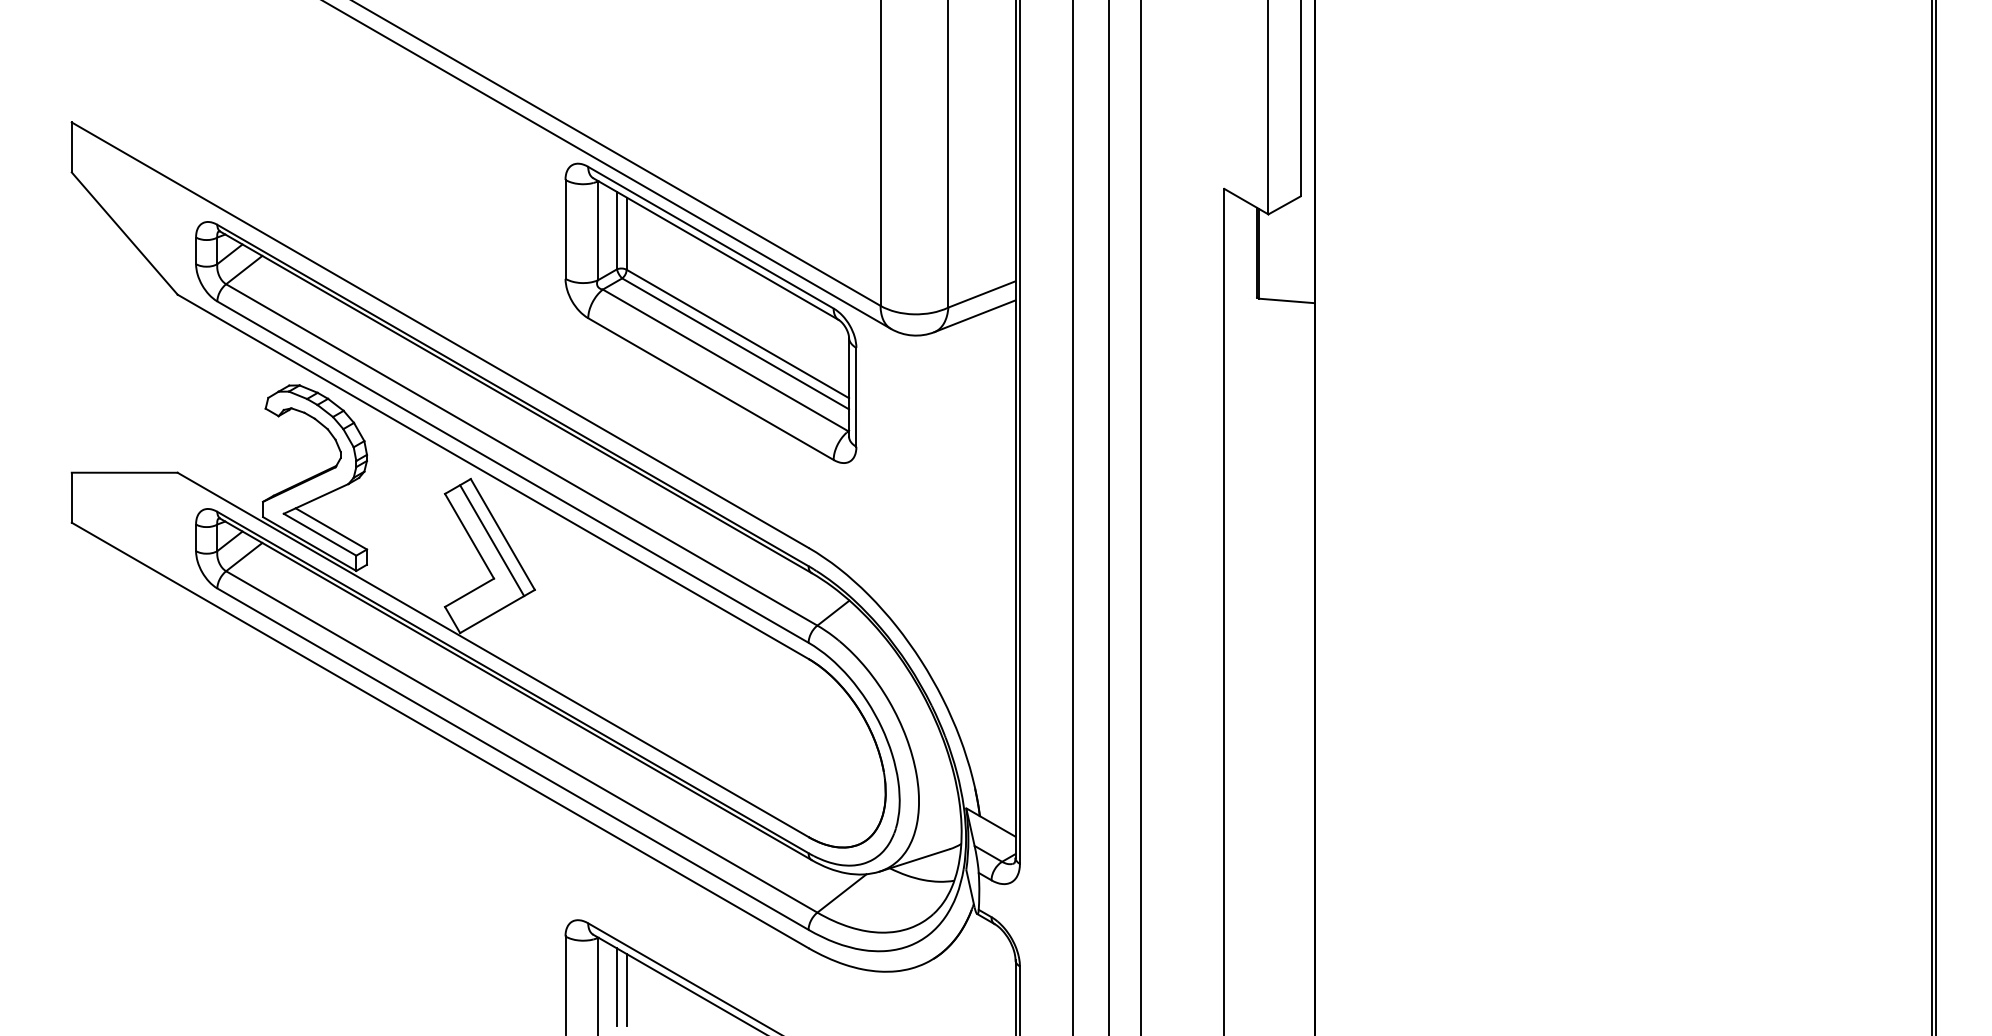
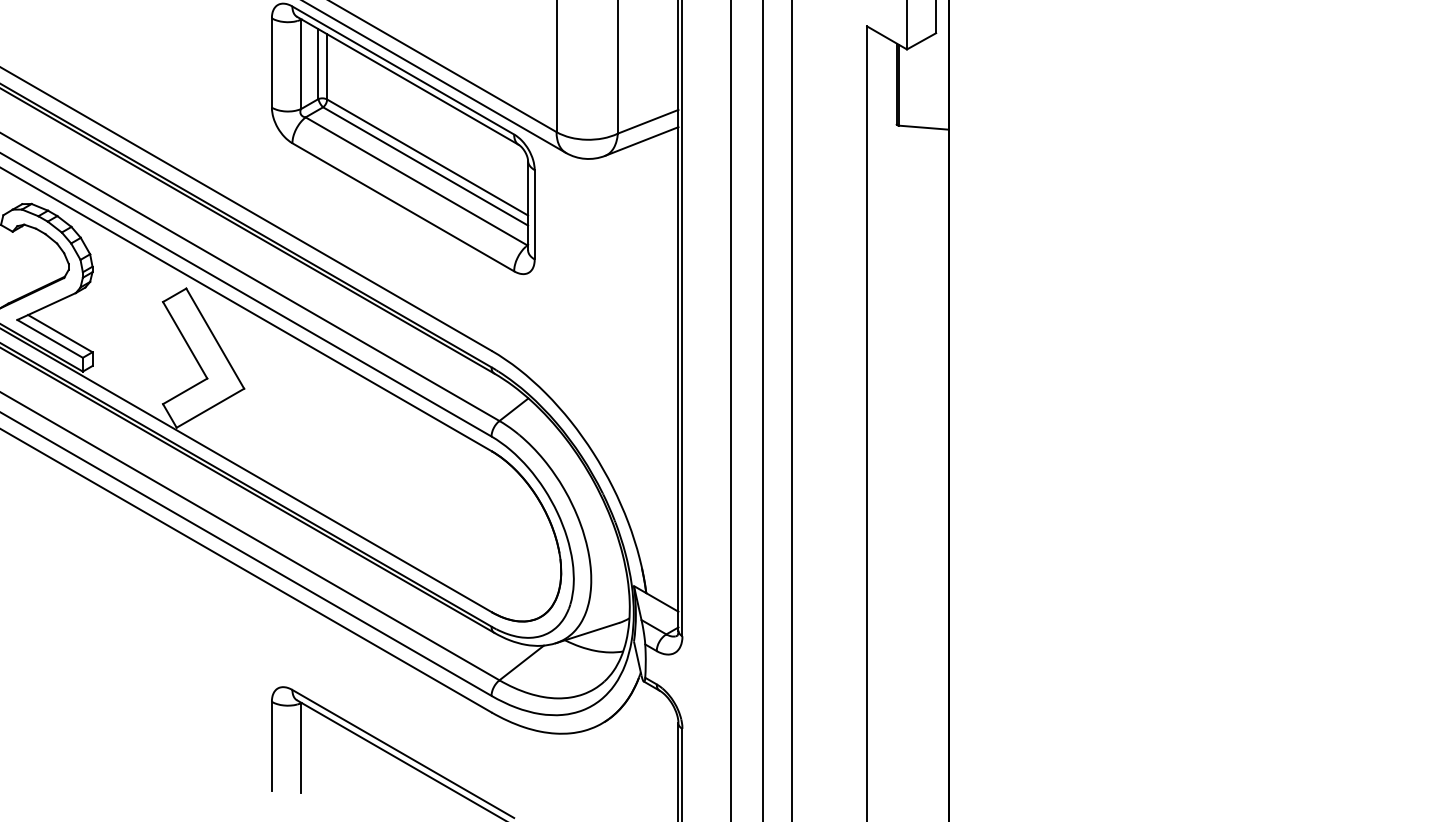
line: (492, 540) -> (205, 344), removed
line: (617, 986) -> (318, 747), removed
line: (626, 990) -> (326, 750), removed

